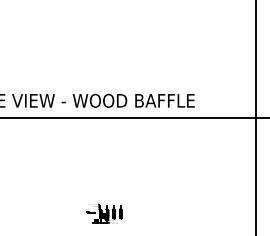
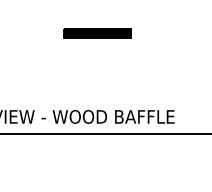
part: (117, 17) -> (97, 33), added

